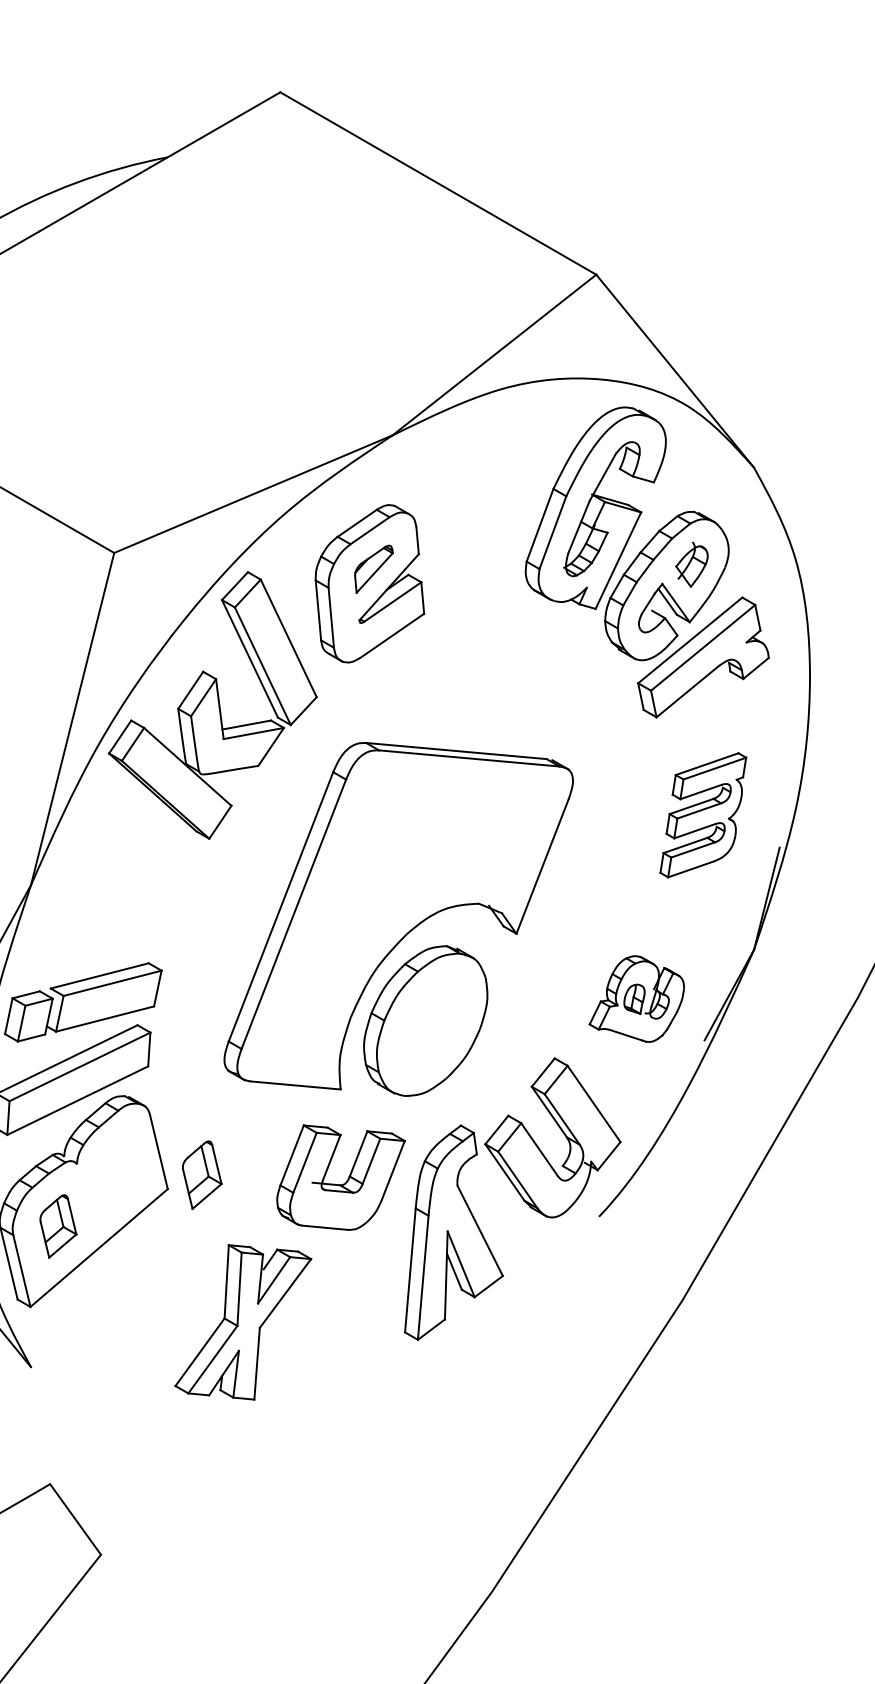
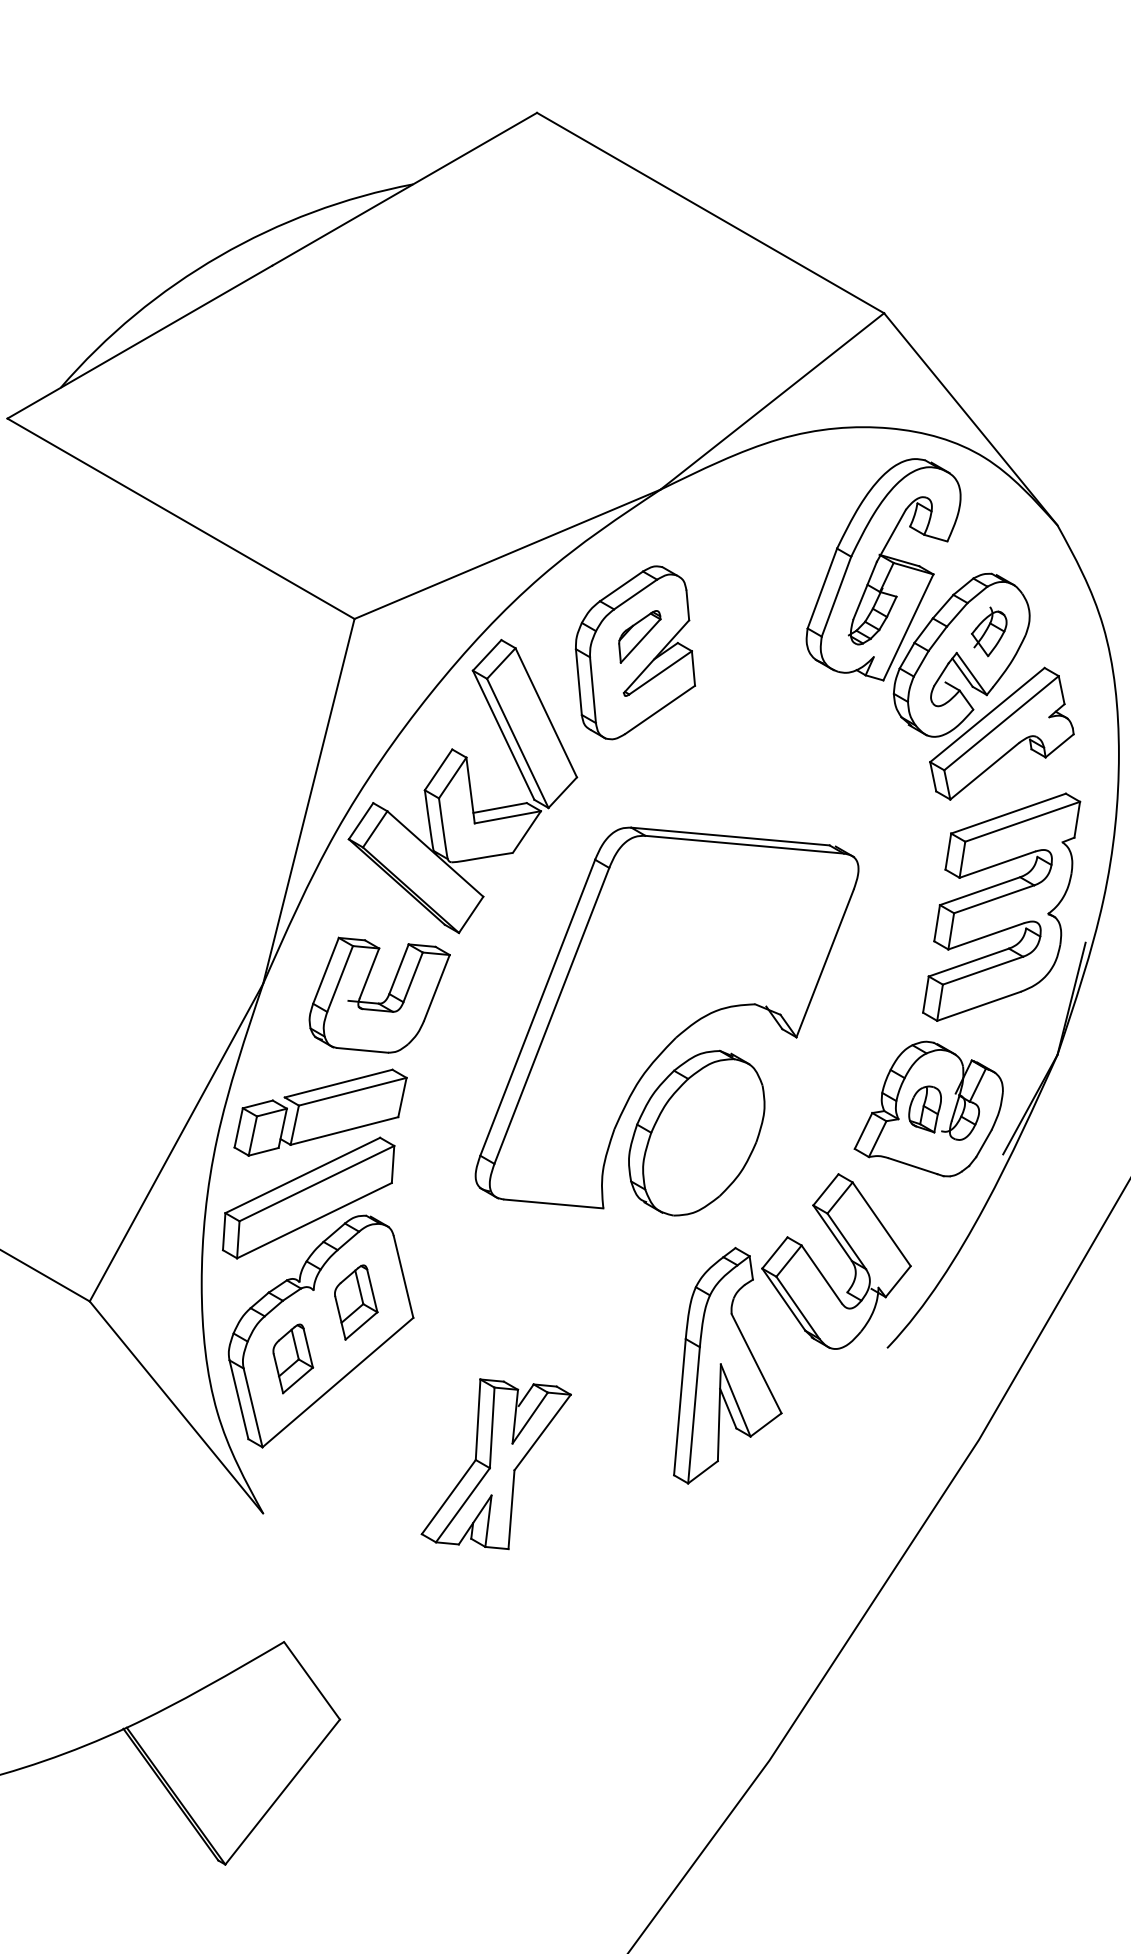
part: (703, 814) -> (1001, 906), size x1.67
part: (636, 998) -> (928, 1108), size x1.43
part: (202, 1175) -> (356, 1302), moved
part: (347, 1179) -> (386, 997), moved

